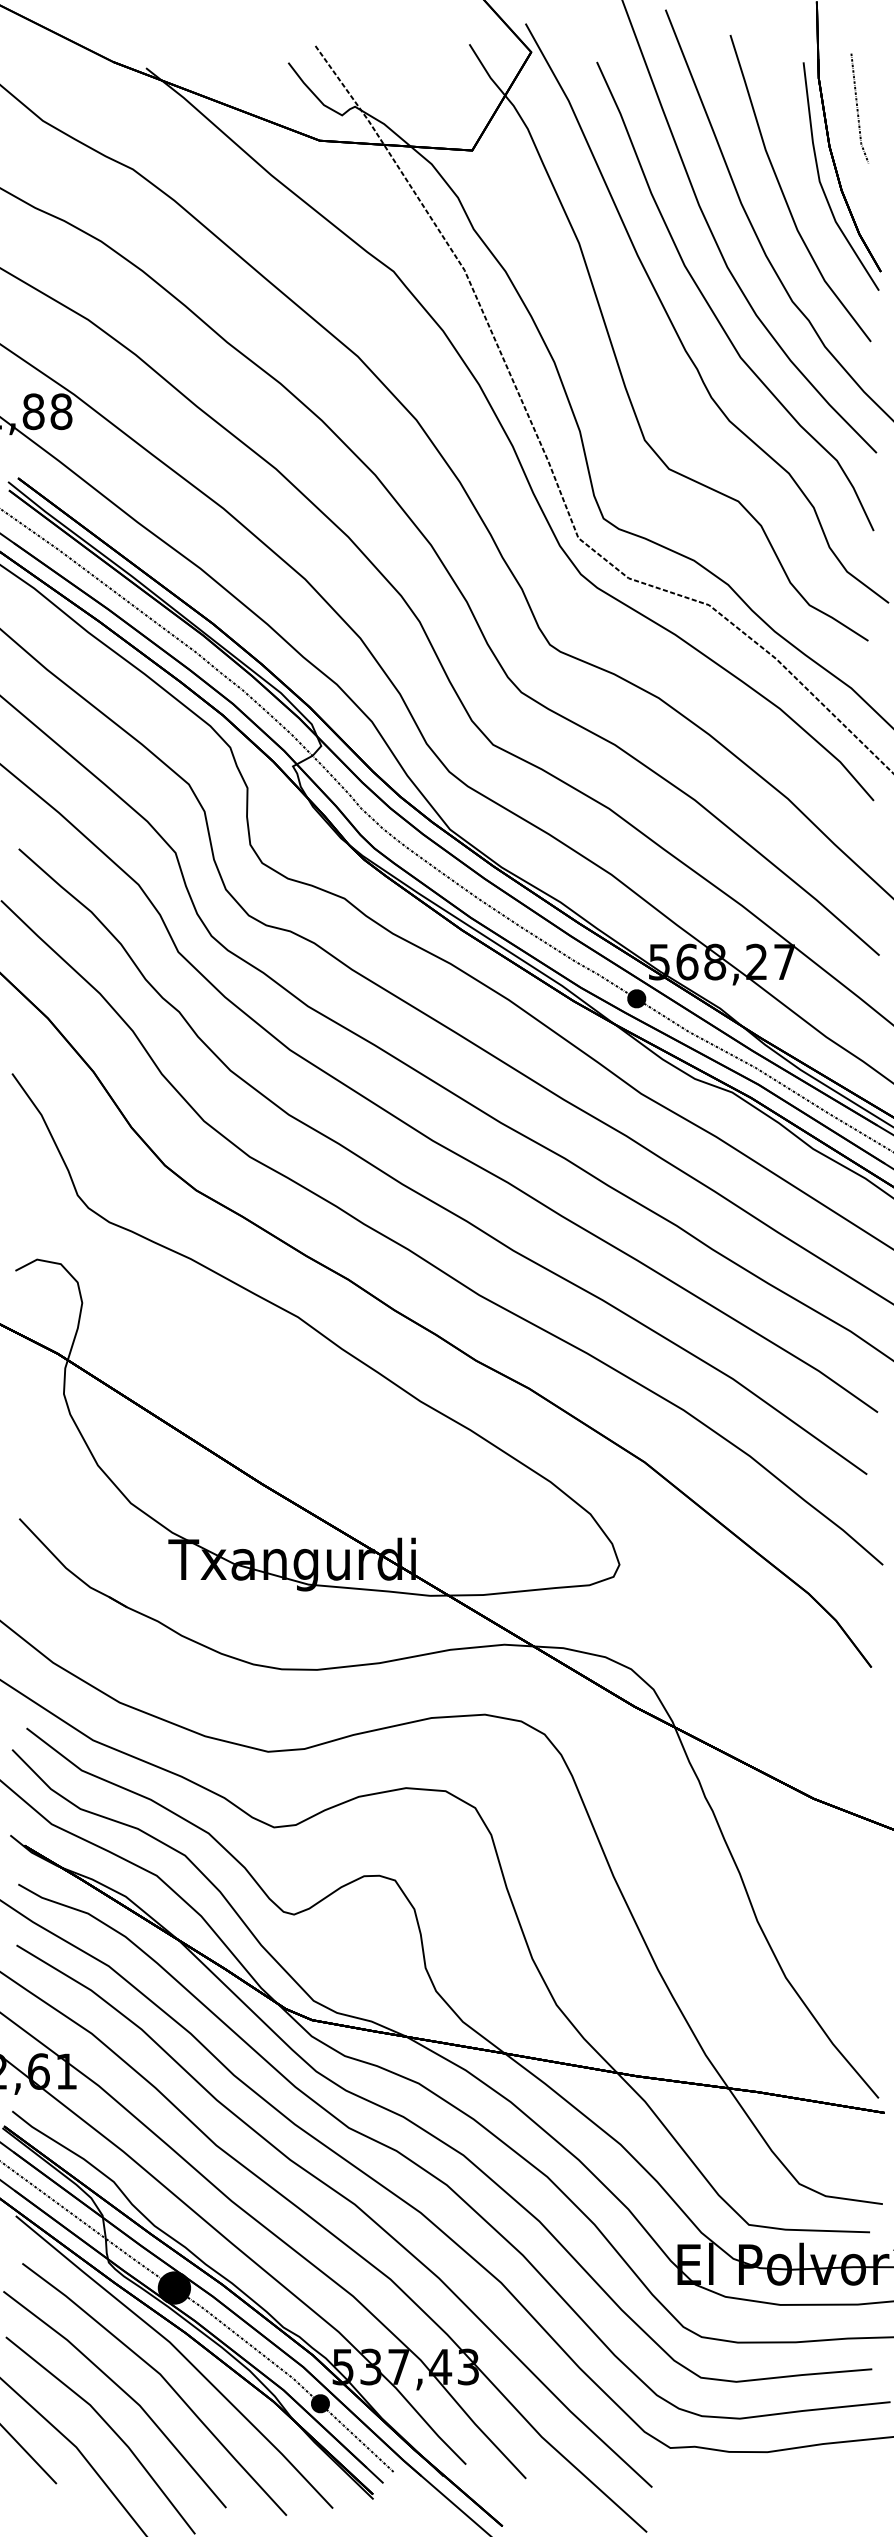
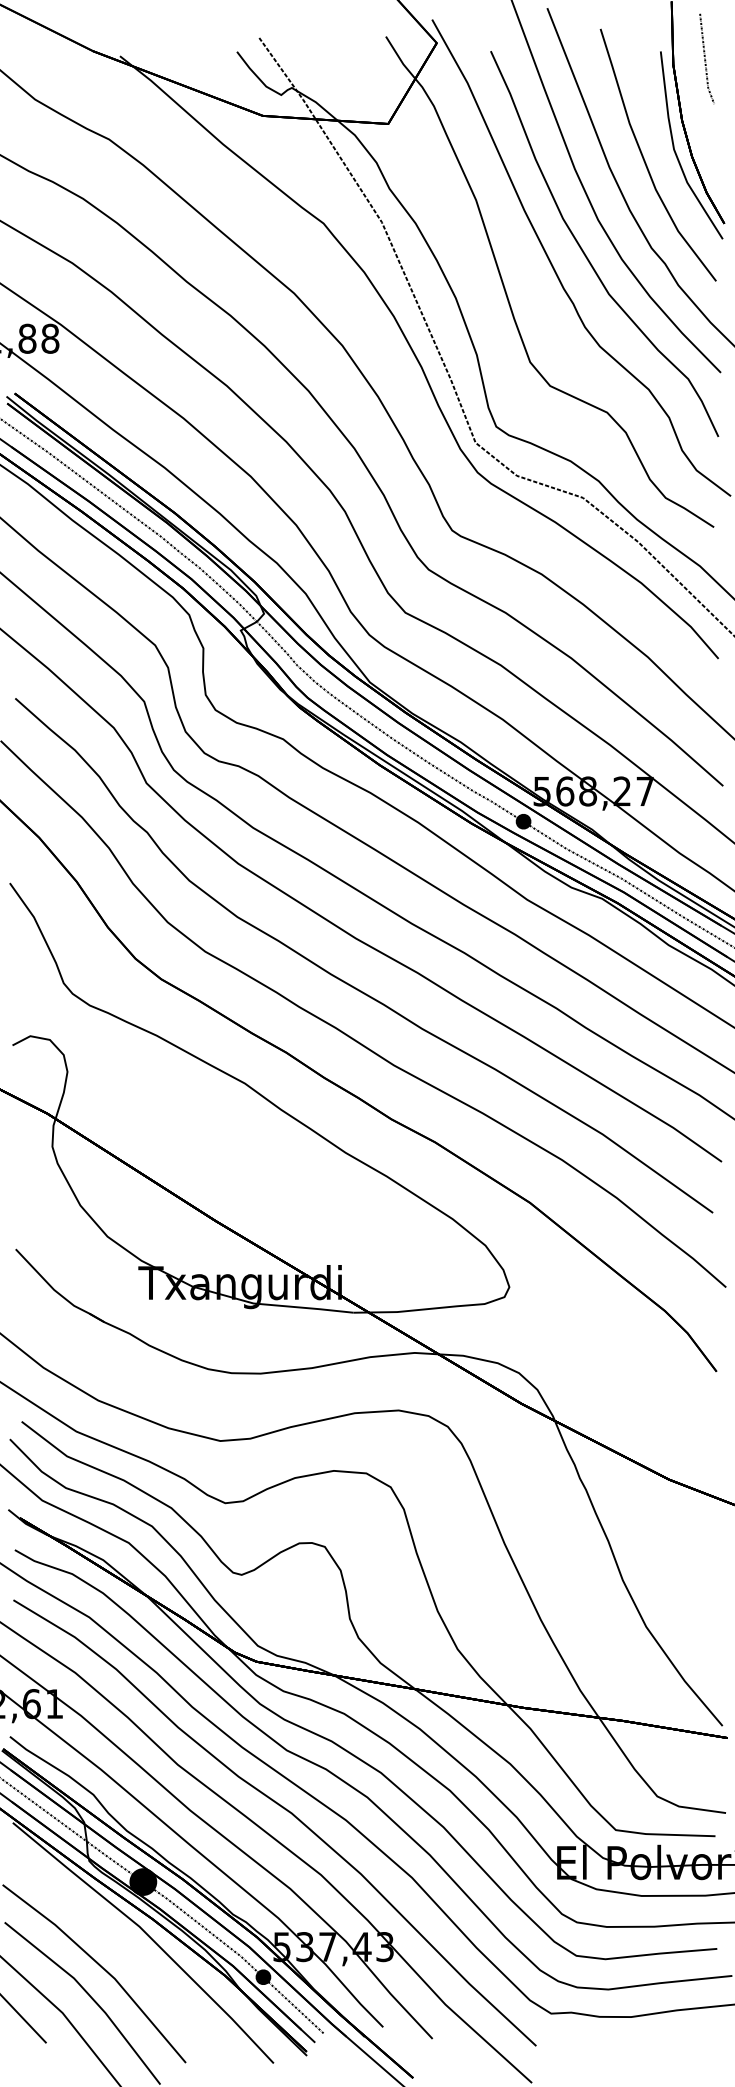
curve: (858, 107) -> (705, 58), moved
curve: (163, 2379) -> (134, 1957), removed

